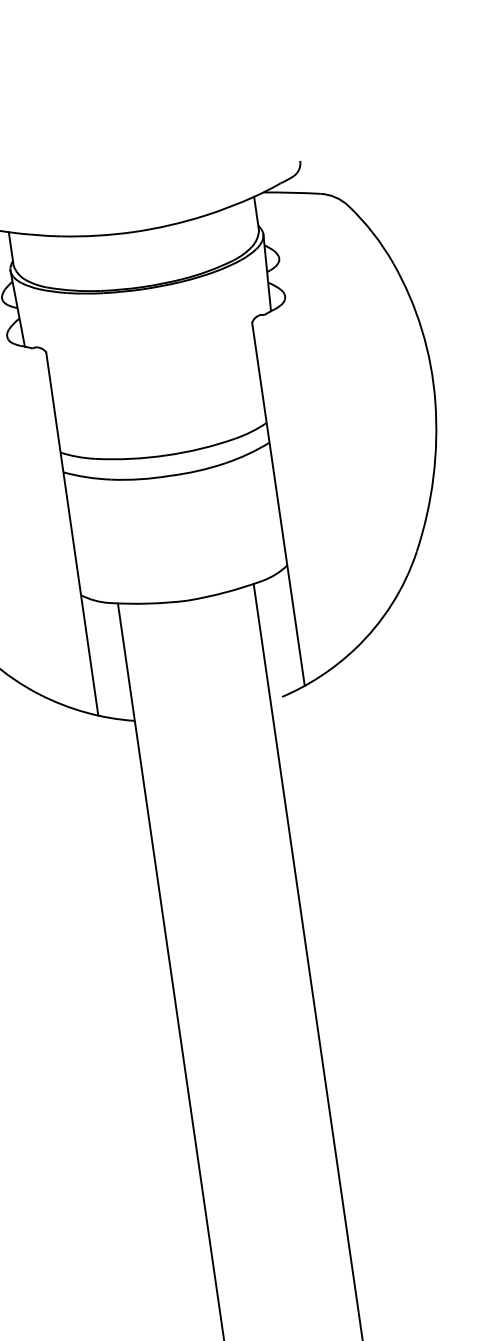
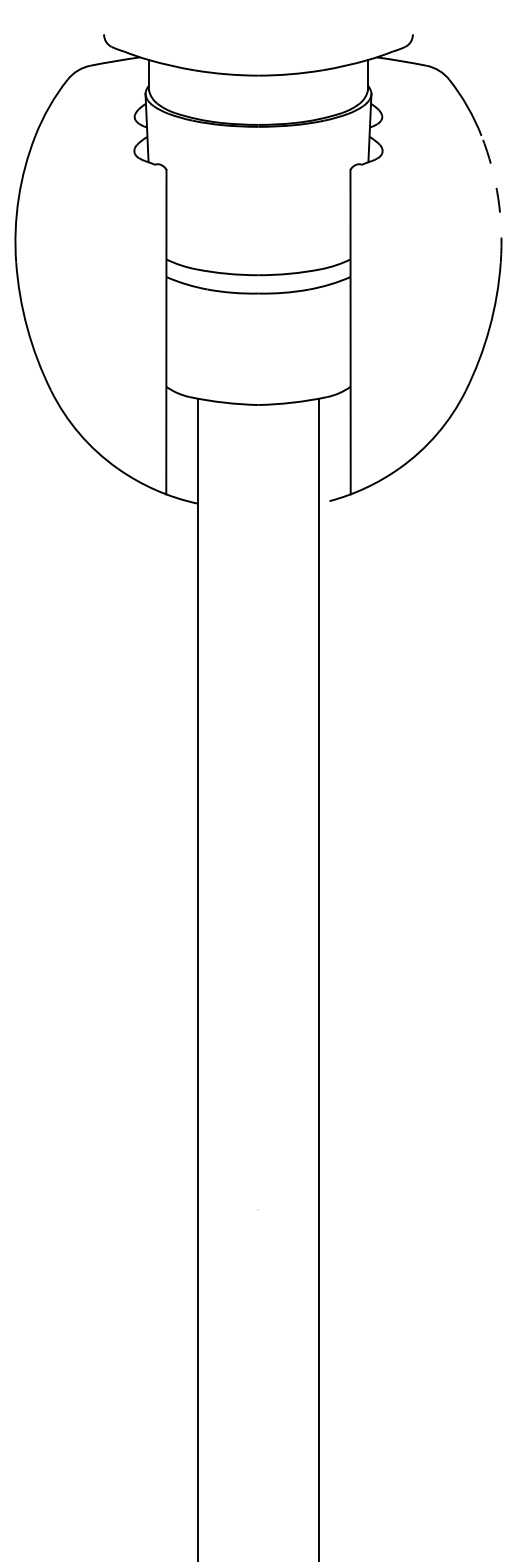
arc: (422, 330) -> (498, 198), solid -> dashed

